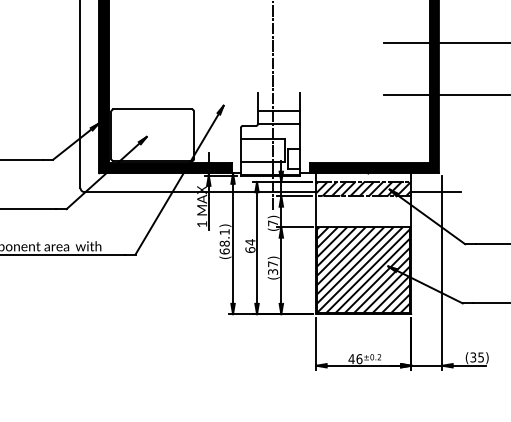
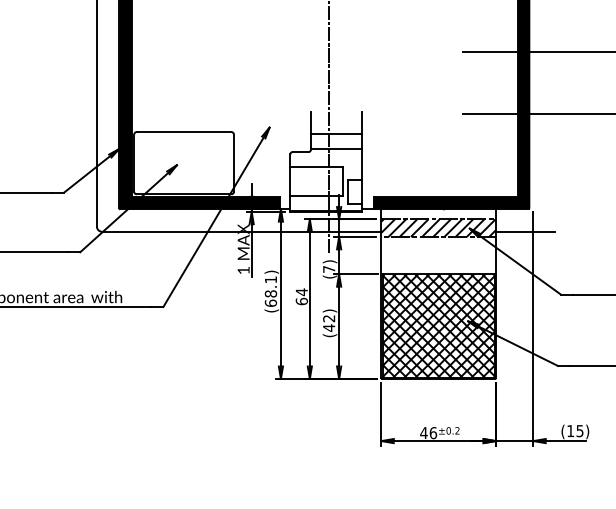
text: (273, 268) -> (329, 323), (37) -> (42)
hatch: (363, 270) -> (438, 326), added
text: (473, 357) -> (570, 431), (35) -> (15)

